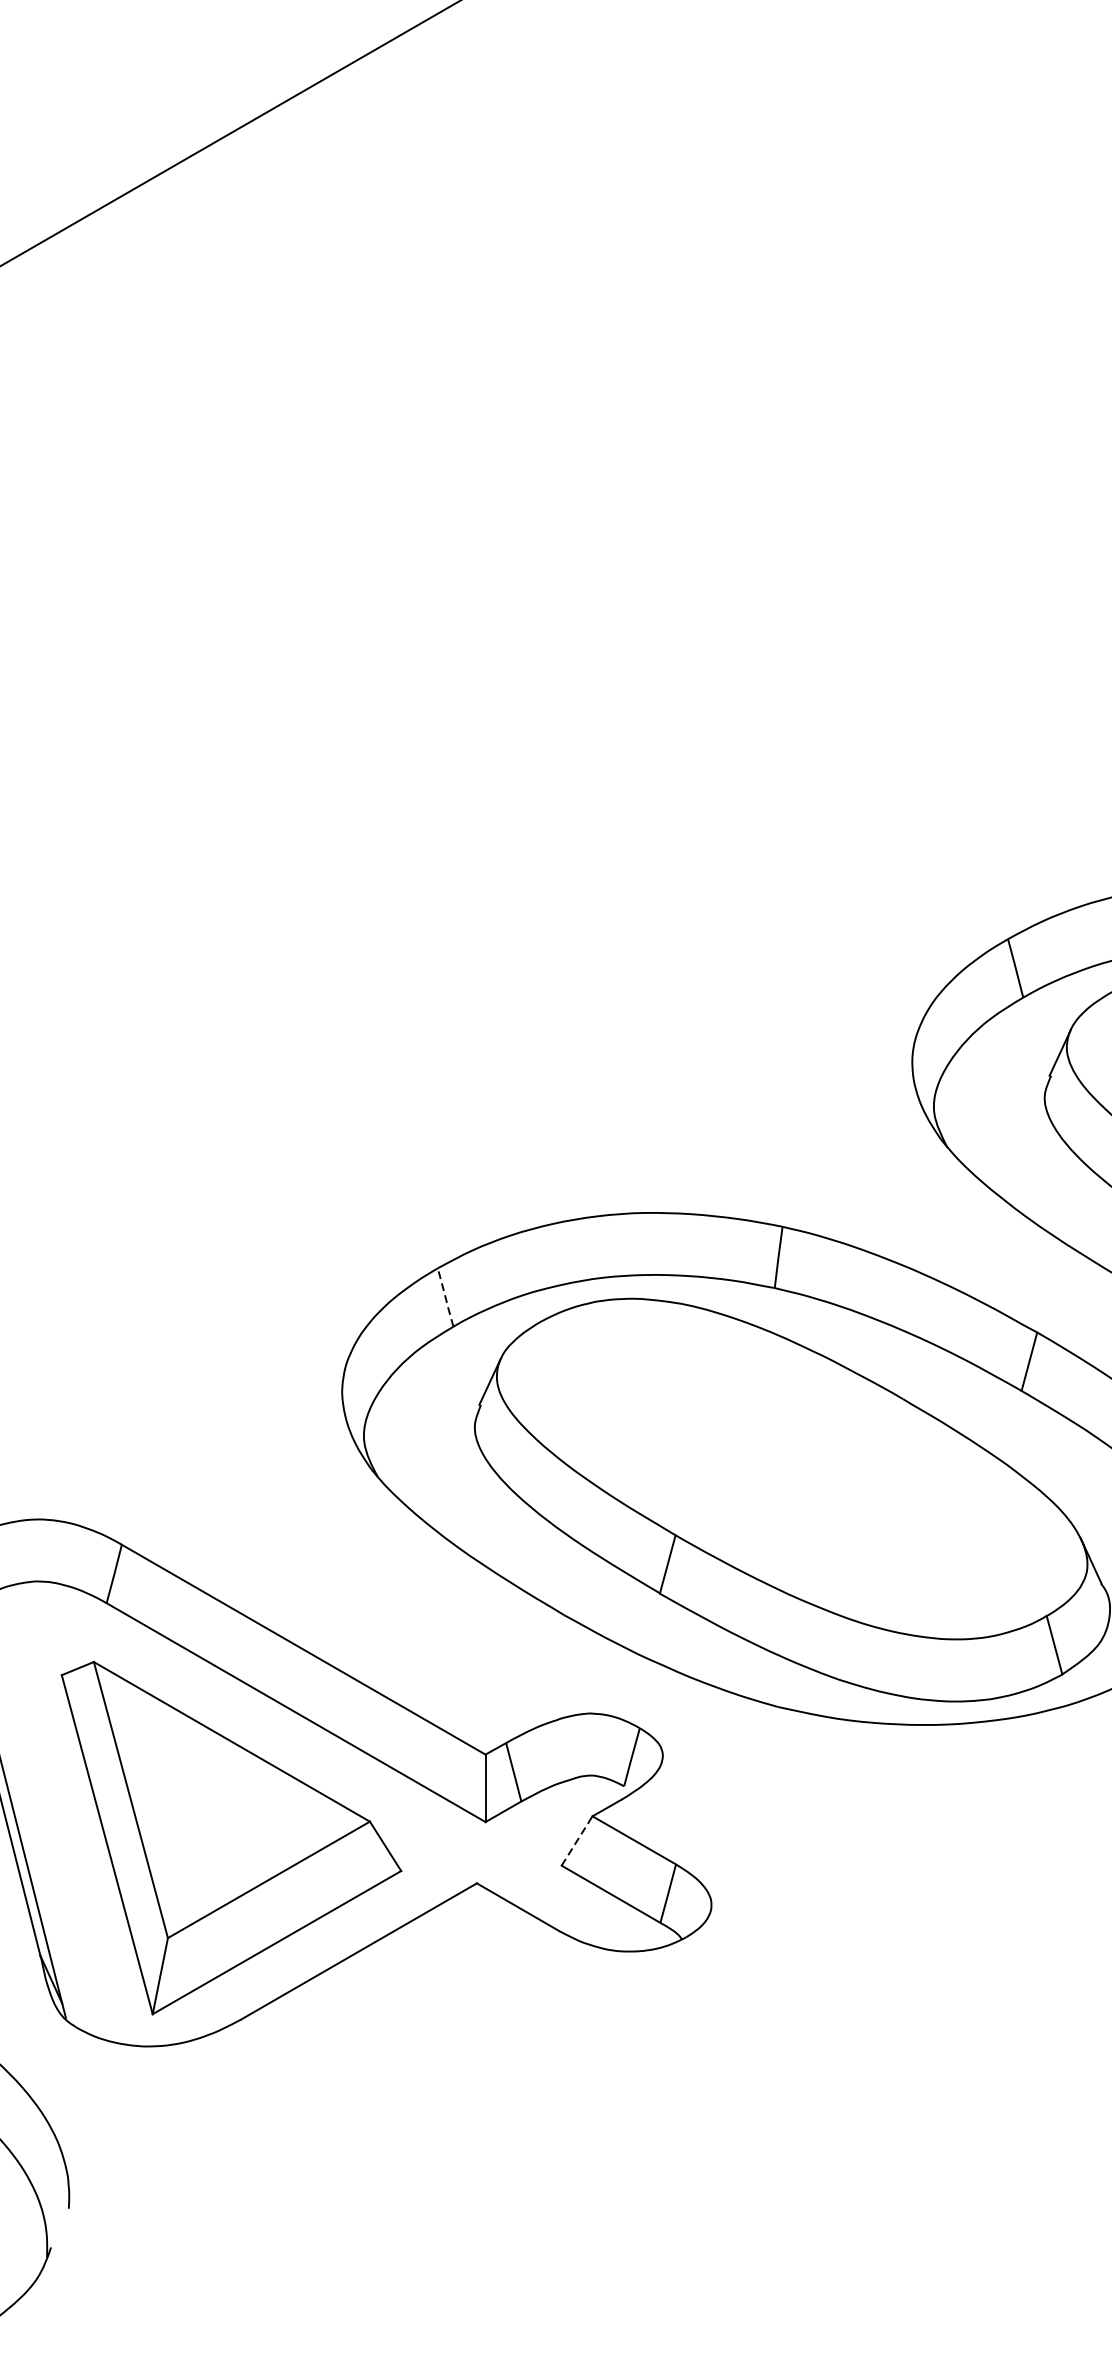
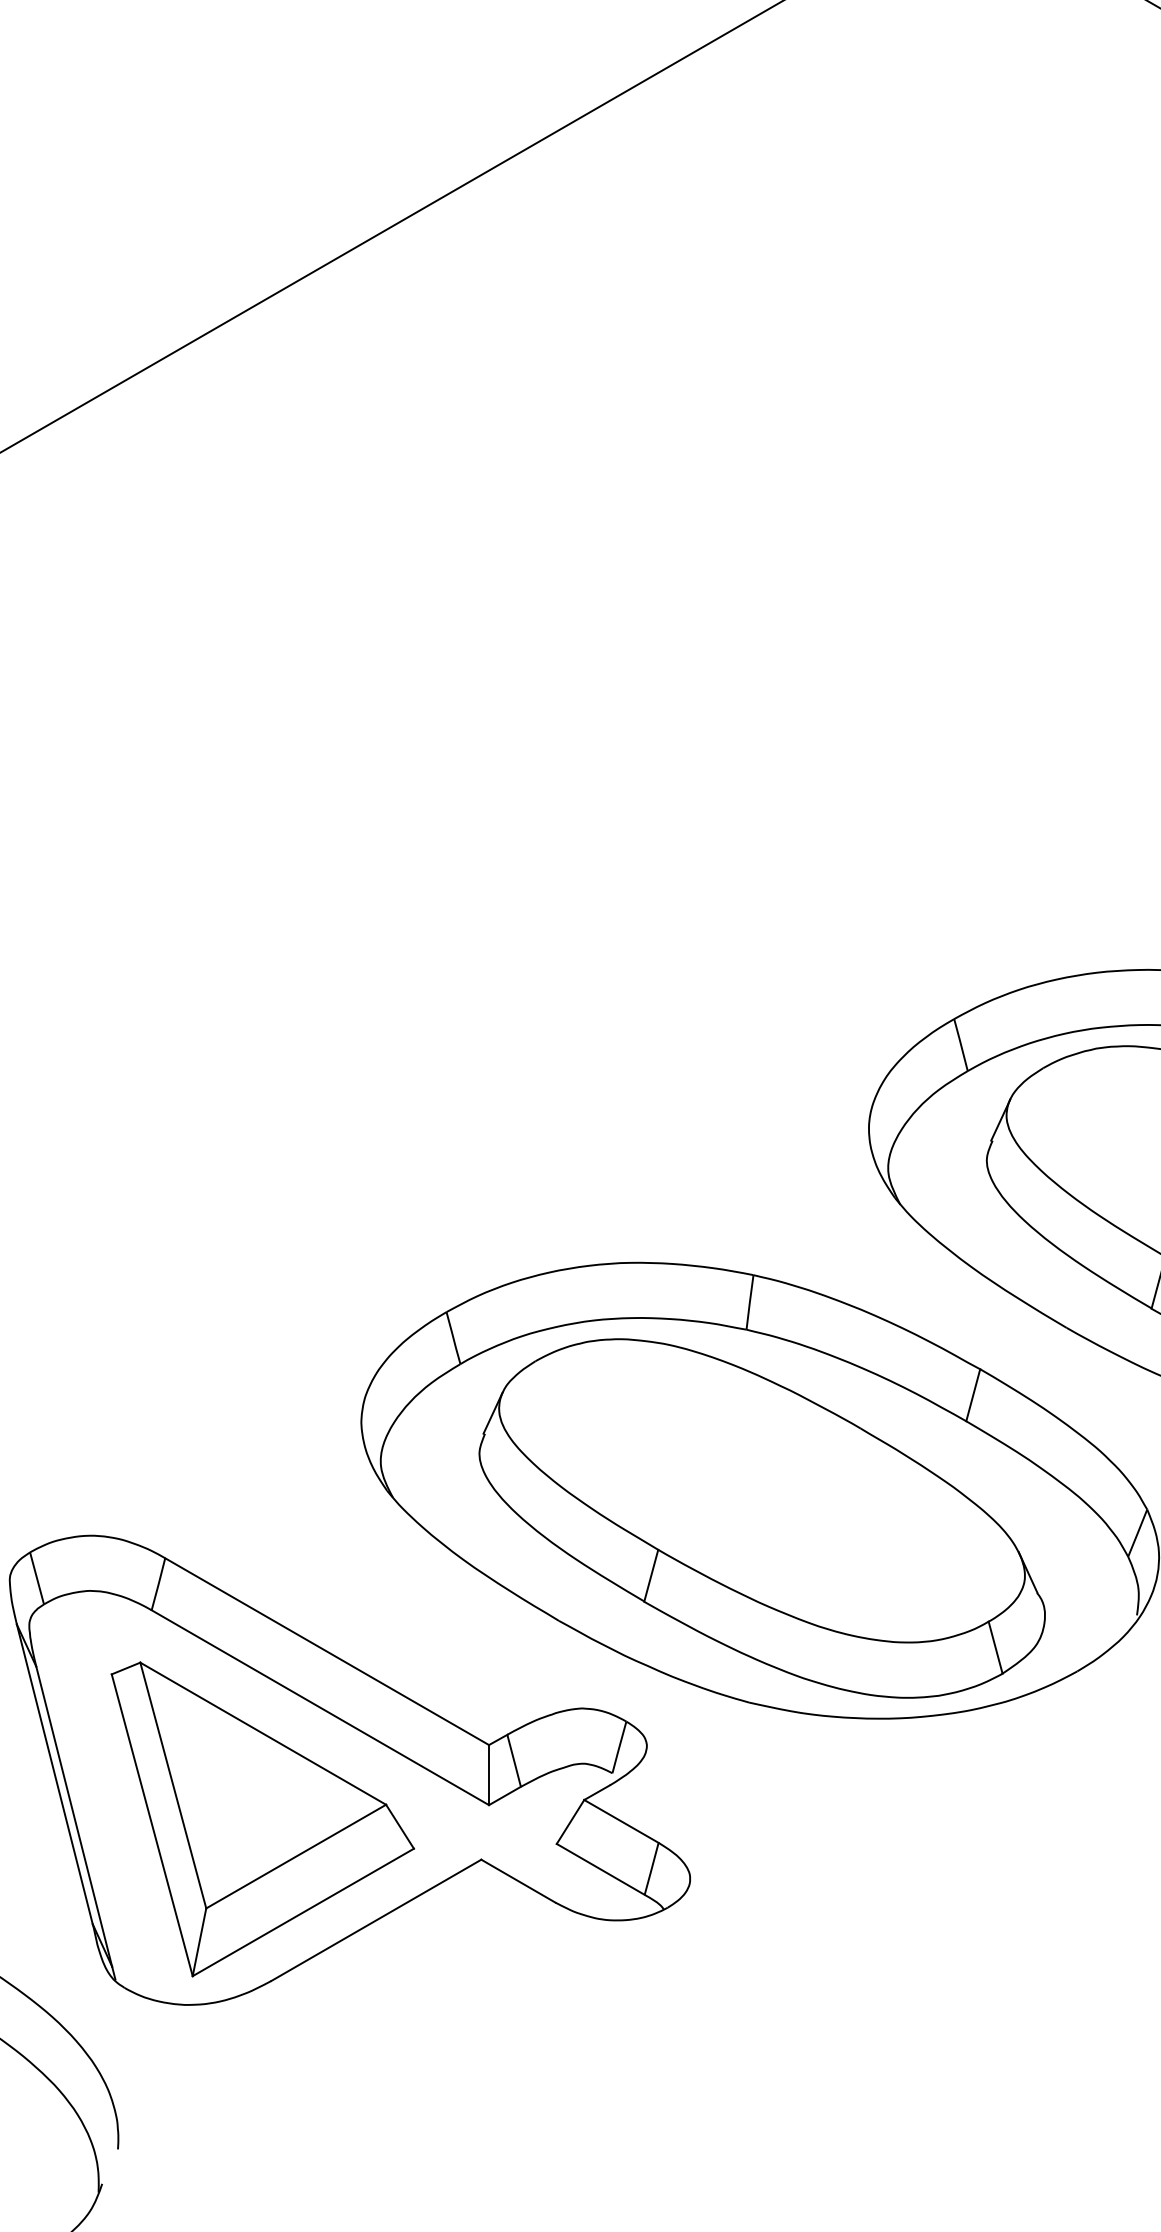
line: (445, 1297) -> (453, 1338), dashed -> solid
line: (577, 1840) -> (570, 1821), dashed -> solid

